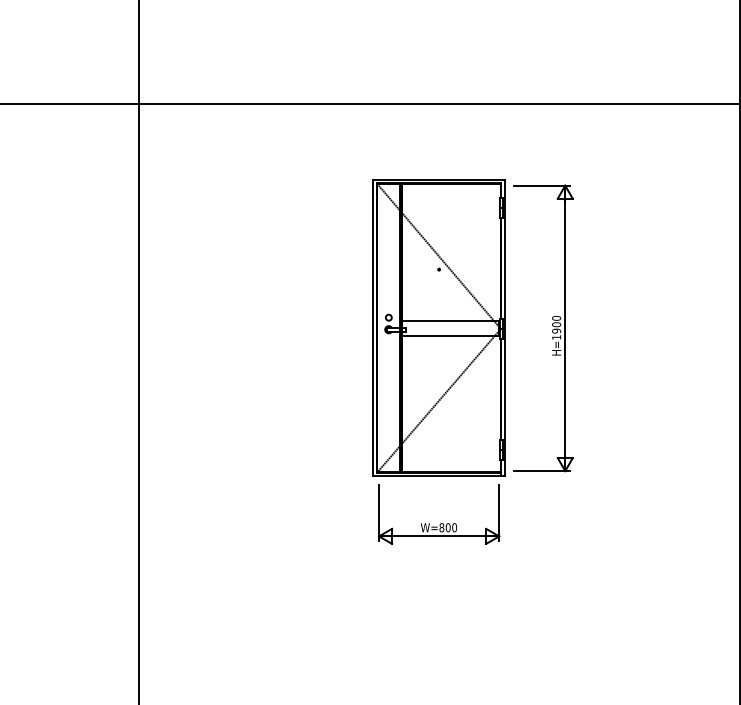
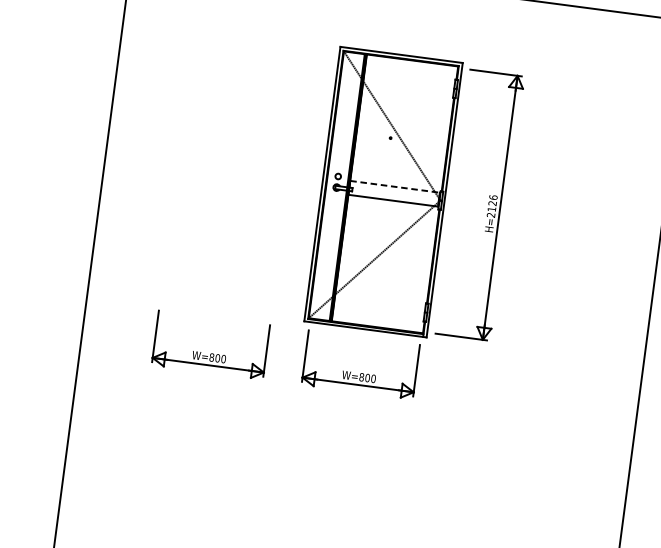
line: (451, 320) -> (395, 186), solid -> dashed
text: (556, 327) -> (492, 205), H=1900 -> H=2126
part: (278, 523) -> (211, 353), added

